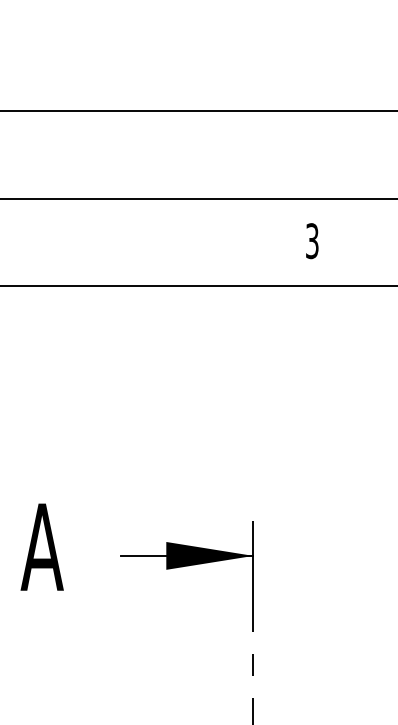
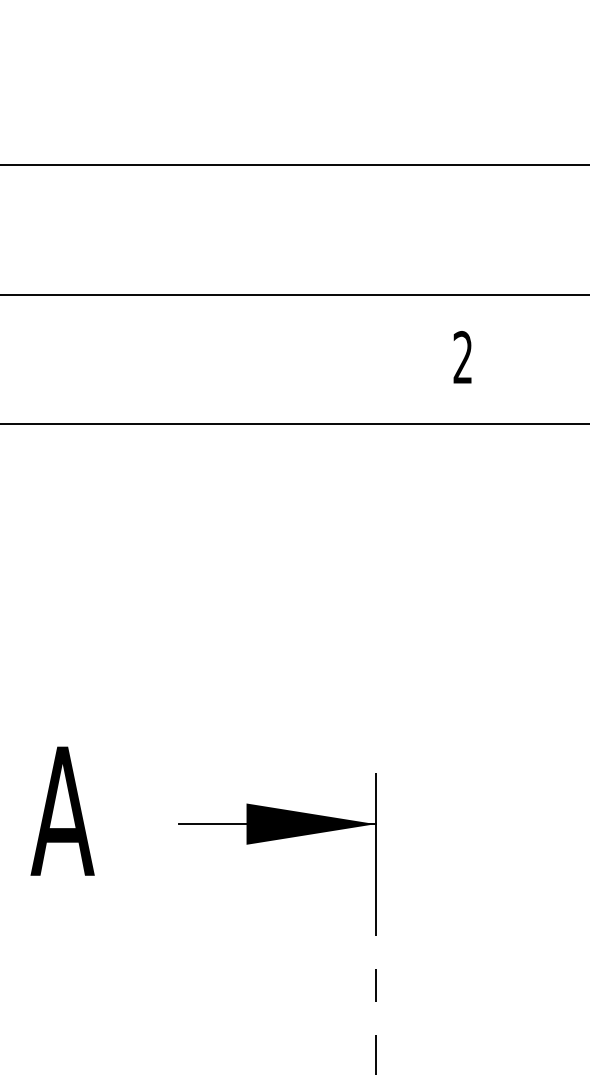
text: (312, 241) -> (463, 358), 3 -> 2

